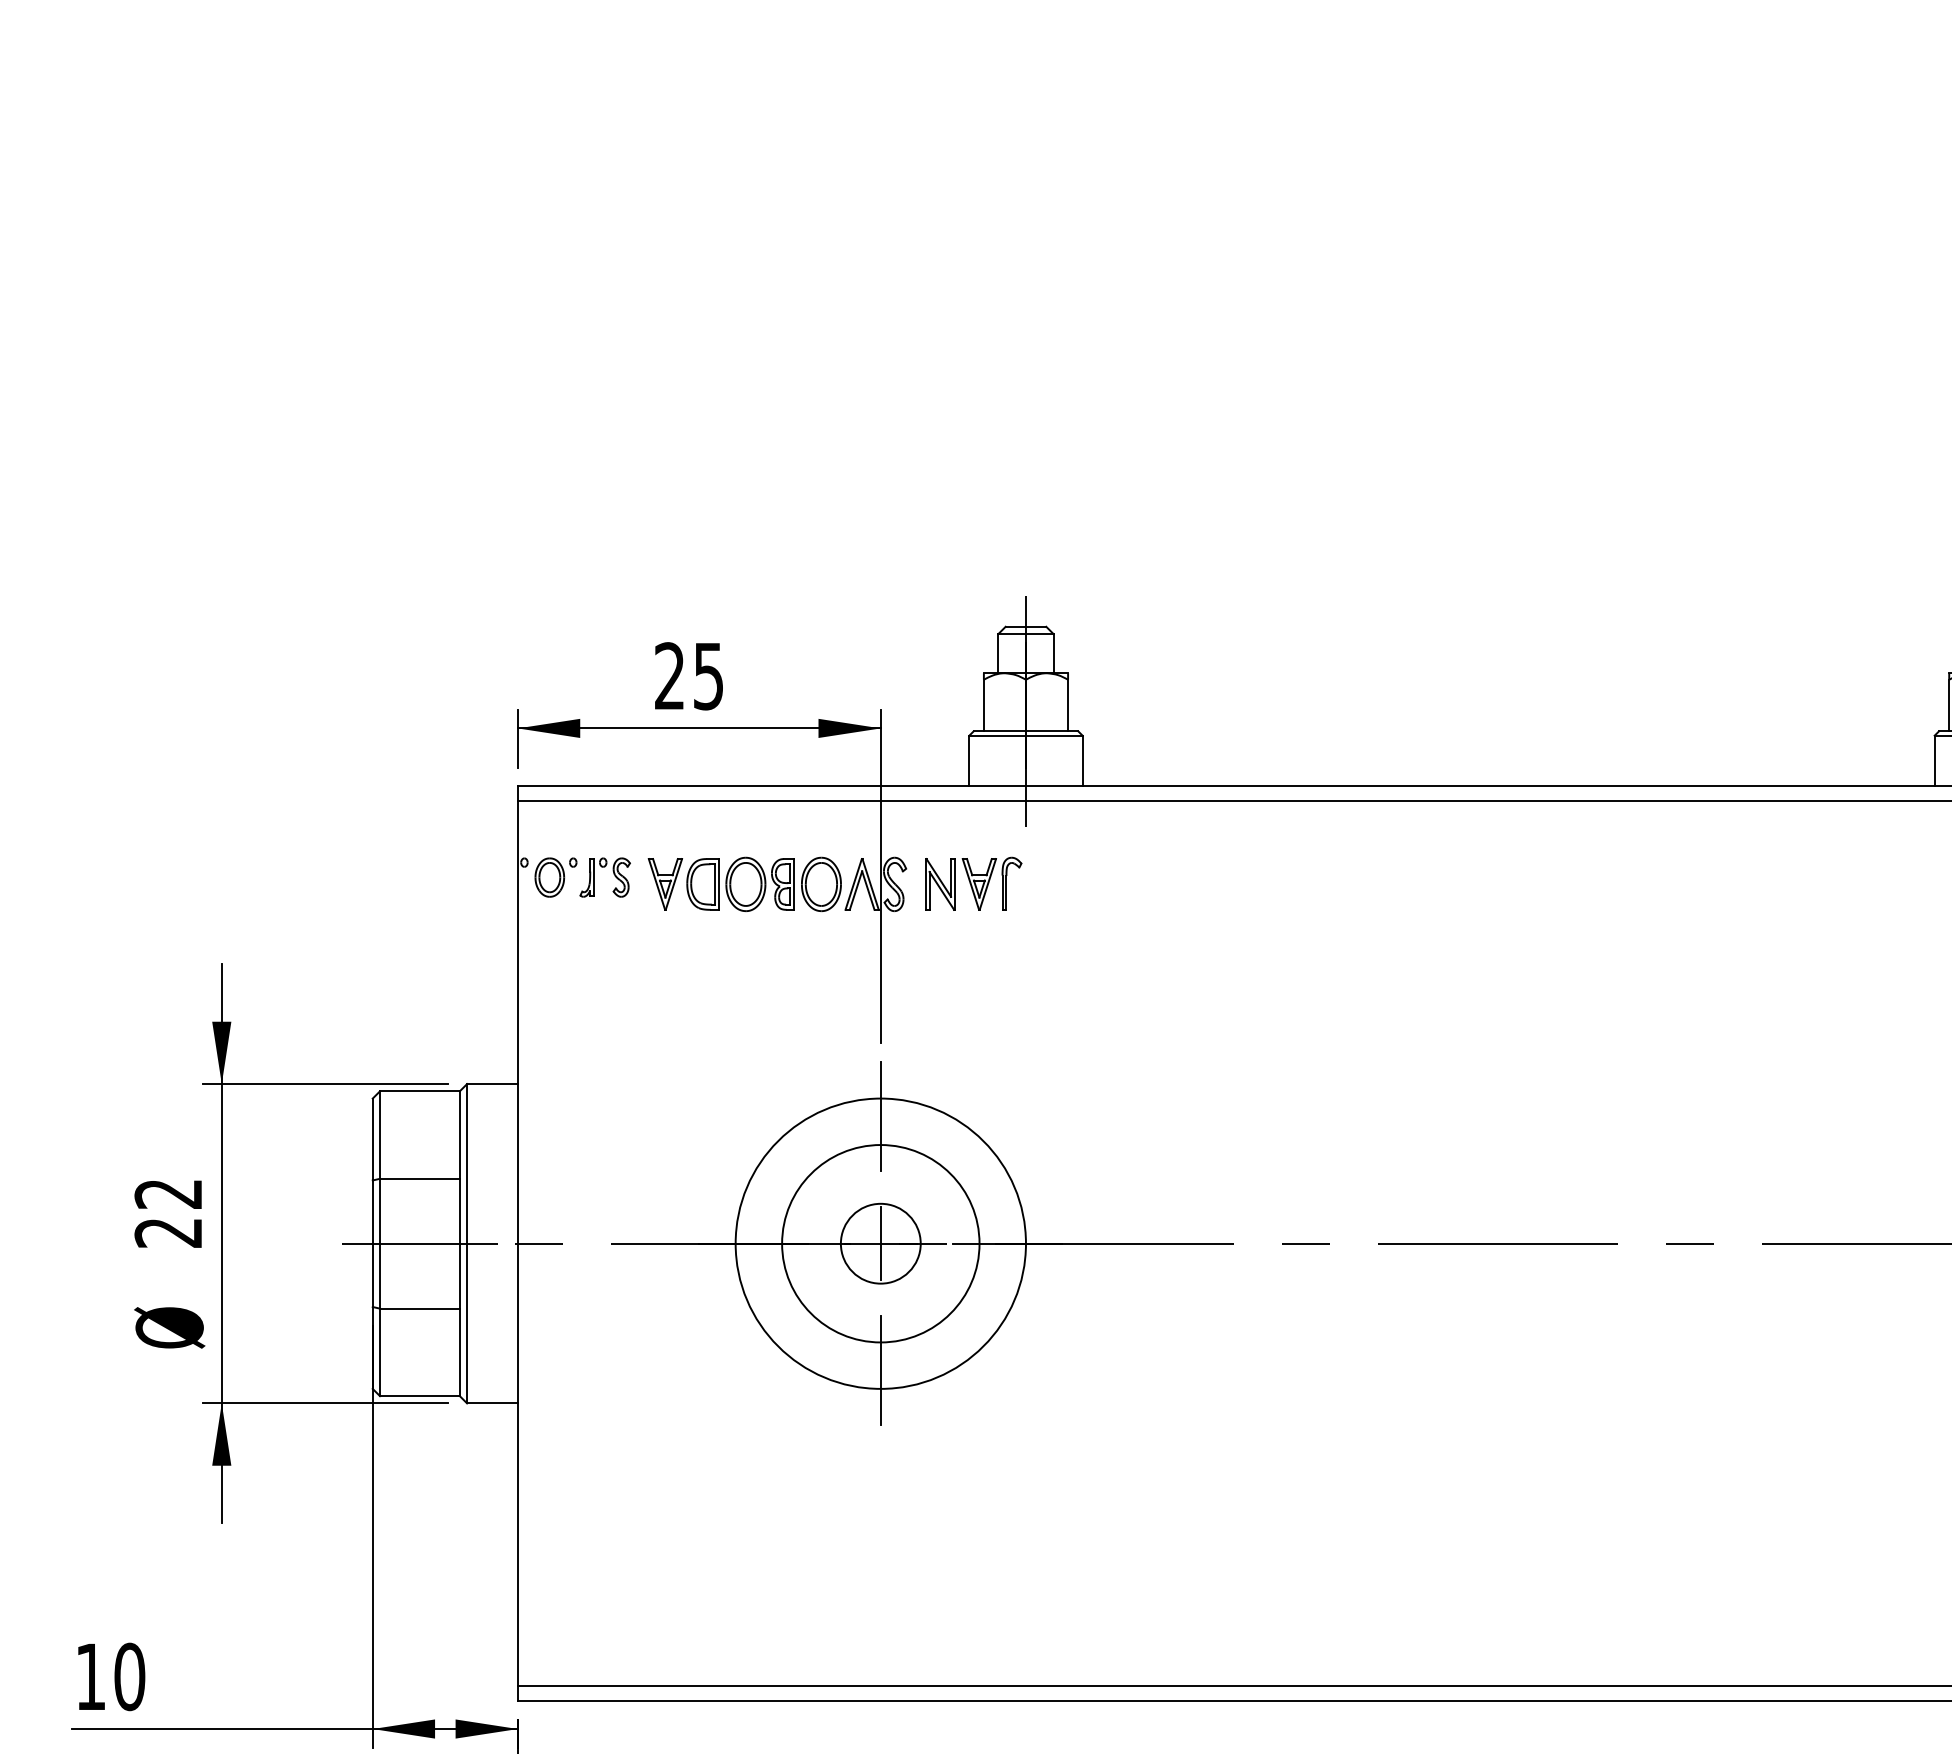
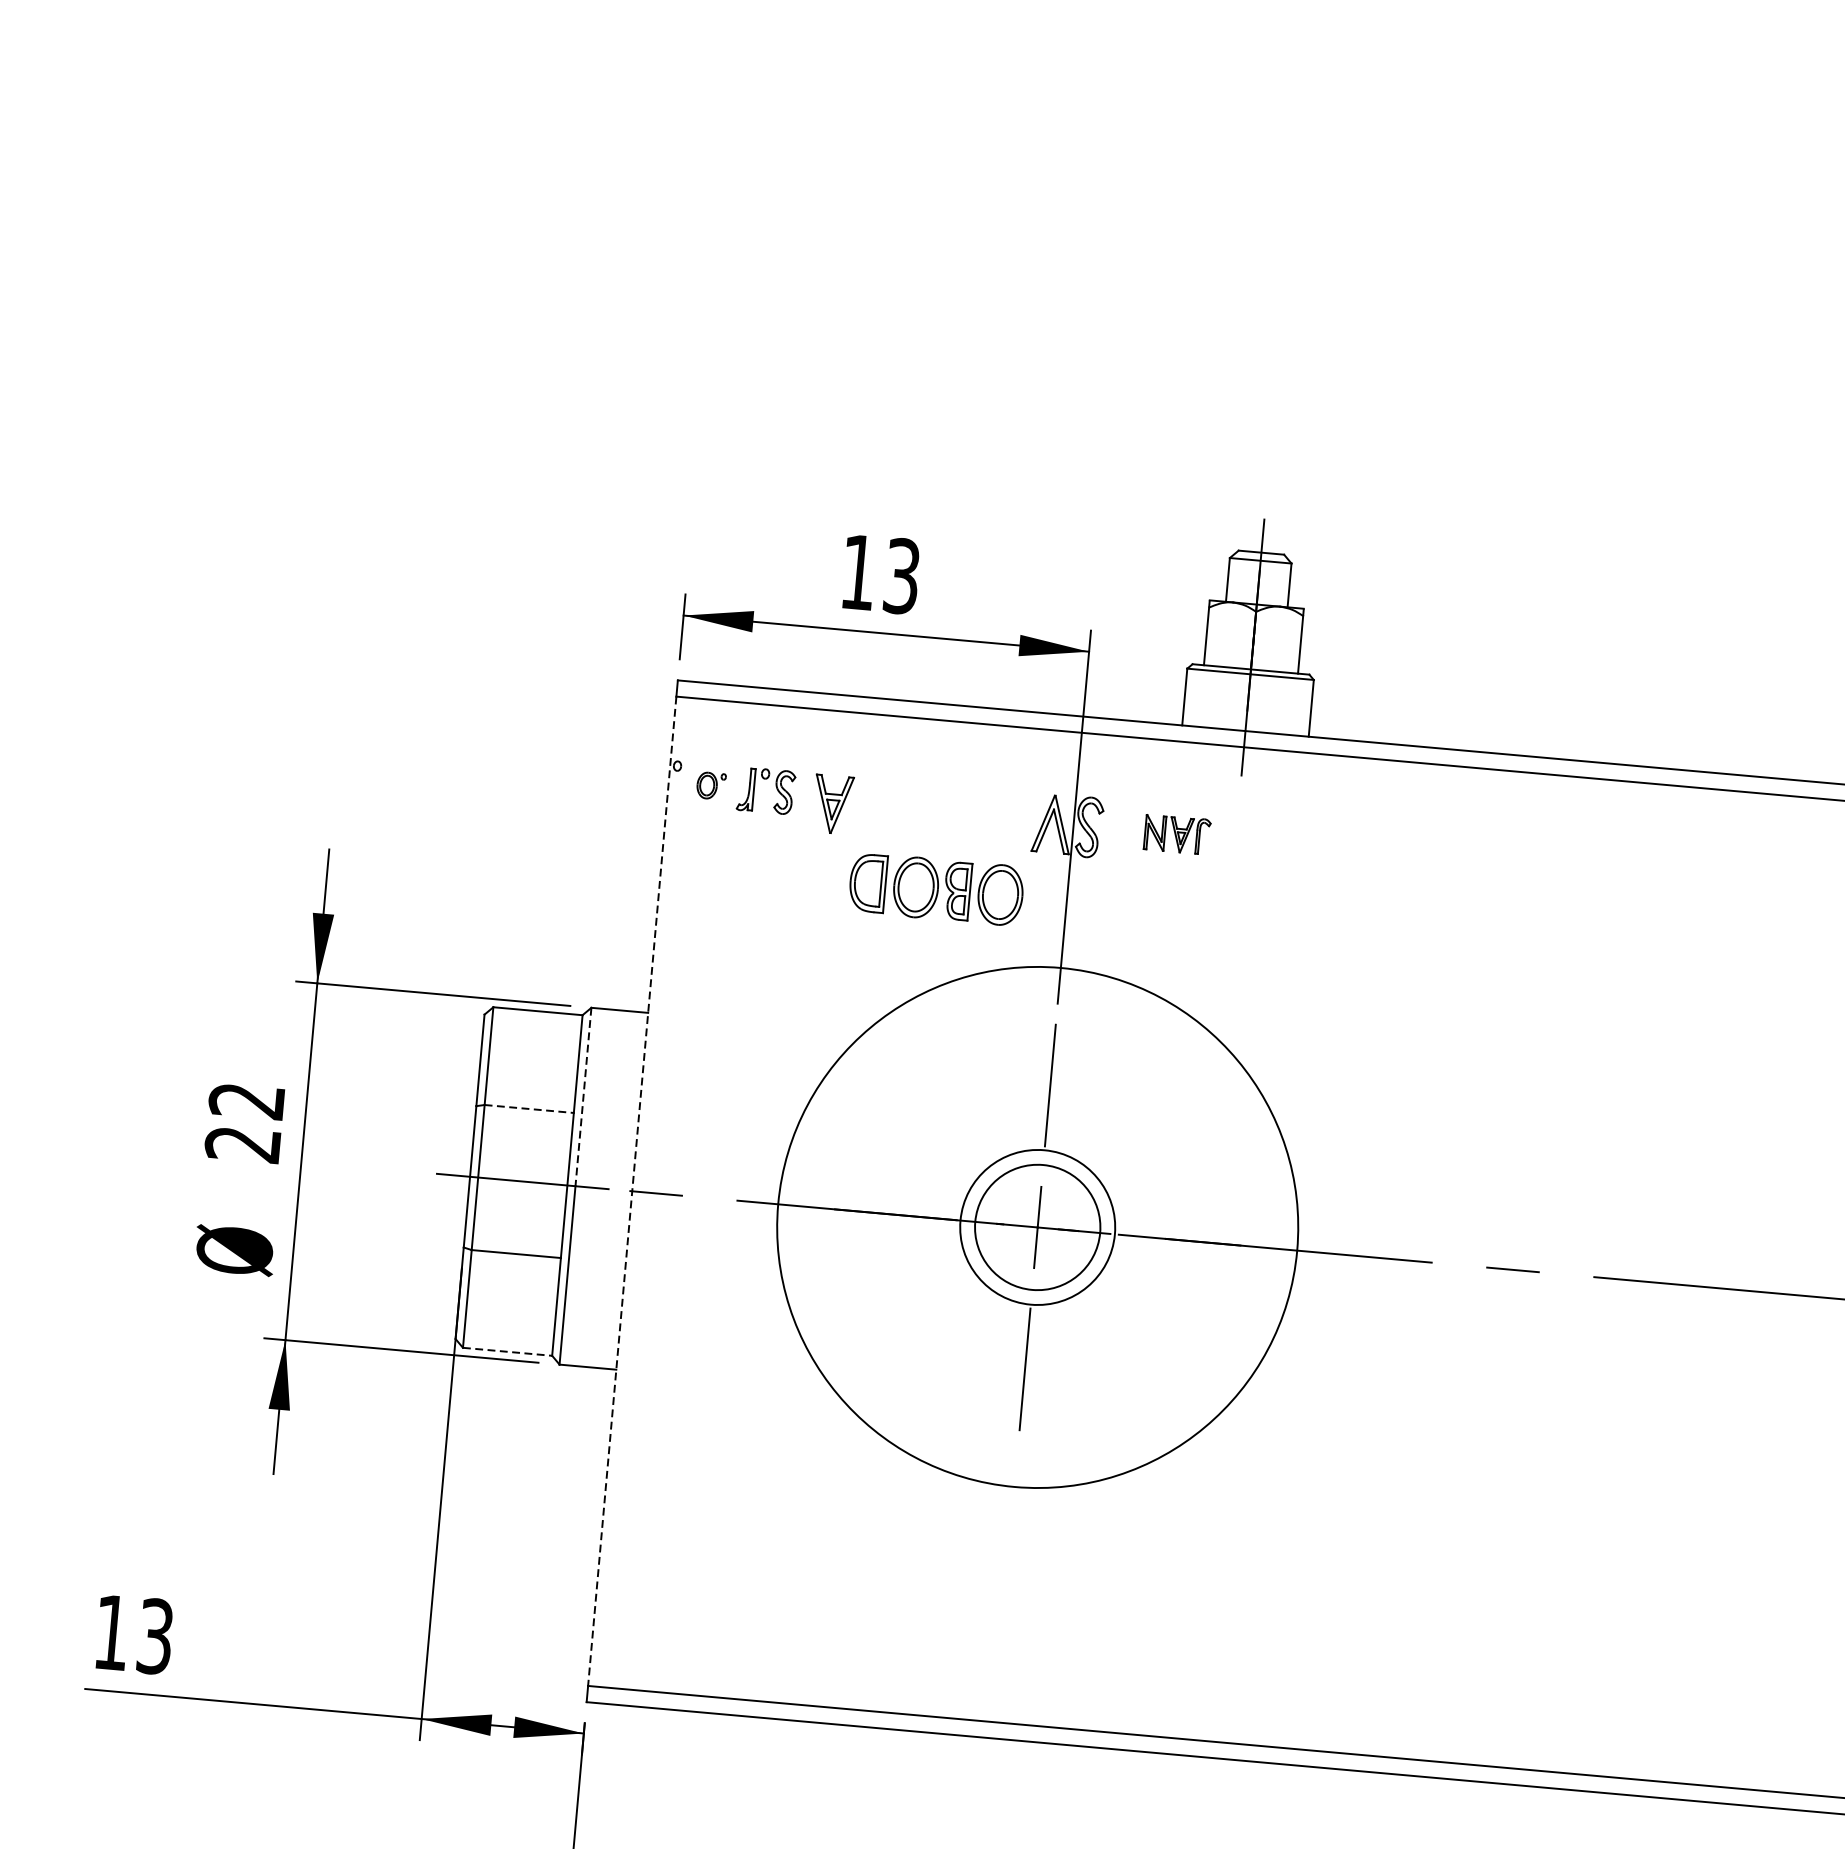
text: (689, 675) -> (880, 573), 25 -> 13
part: (555, 877) -> (710, 785), size x0.6
part: (763, 883) -> (935, 888), moved
part: (973, 883) -> (1177, 834), size x0.6
line: (467, 1163) -> (583, 1096), solid -> dashed
line: (419, 1178) -> (528, 1108), solid -> dashed
line: (517, 1243) -> (631, 1190), solid -> dashed
circle: (880, 1243) -> (1037, 1227), size x0.7
circle: (880, 1243) -> (1037, 1227), size x1.4
circle: (880, 1243) -> (1037, 1227), size x1.6
line: (419, 1396) -> (507, 1352), solid -> dashed
text: (129, 1676) -> (155, 1636), 10 -> 13

